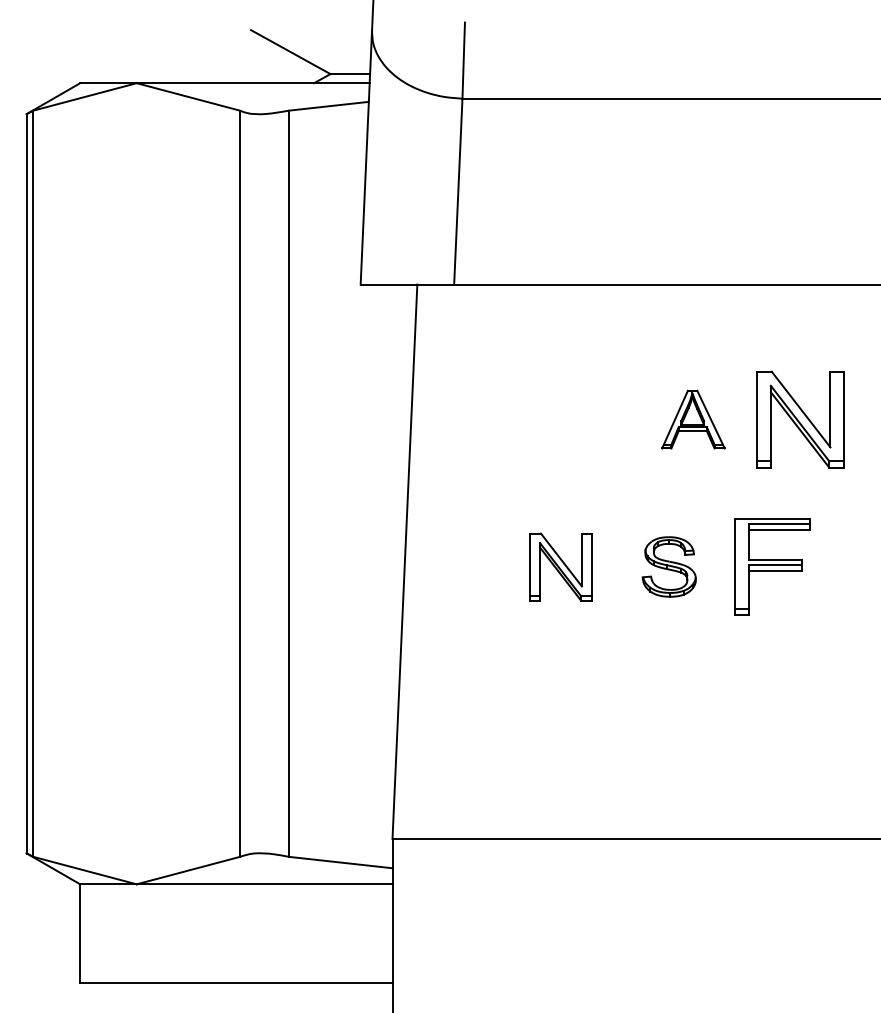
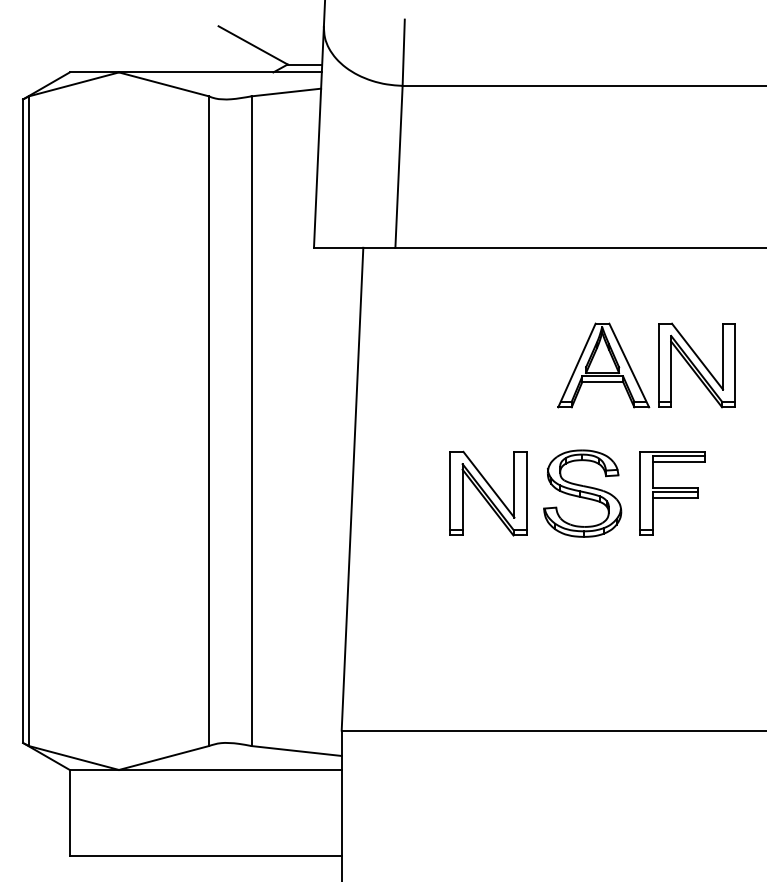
part: (693, 419) -> (603, 365), size x1.67
part: (669, 566) -> (582, 493), size x1.67
part: (560, 567) -> (487, 494), size x1.43

